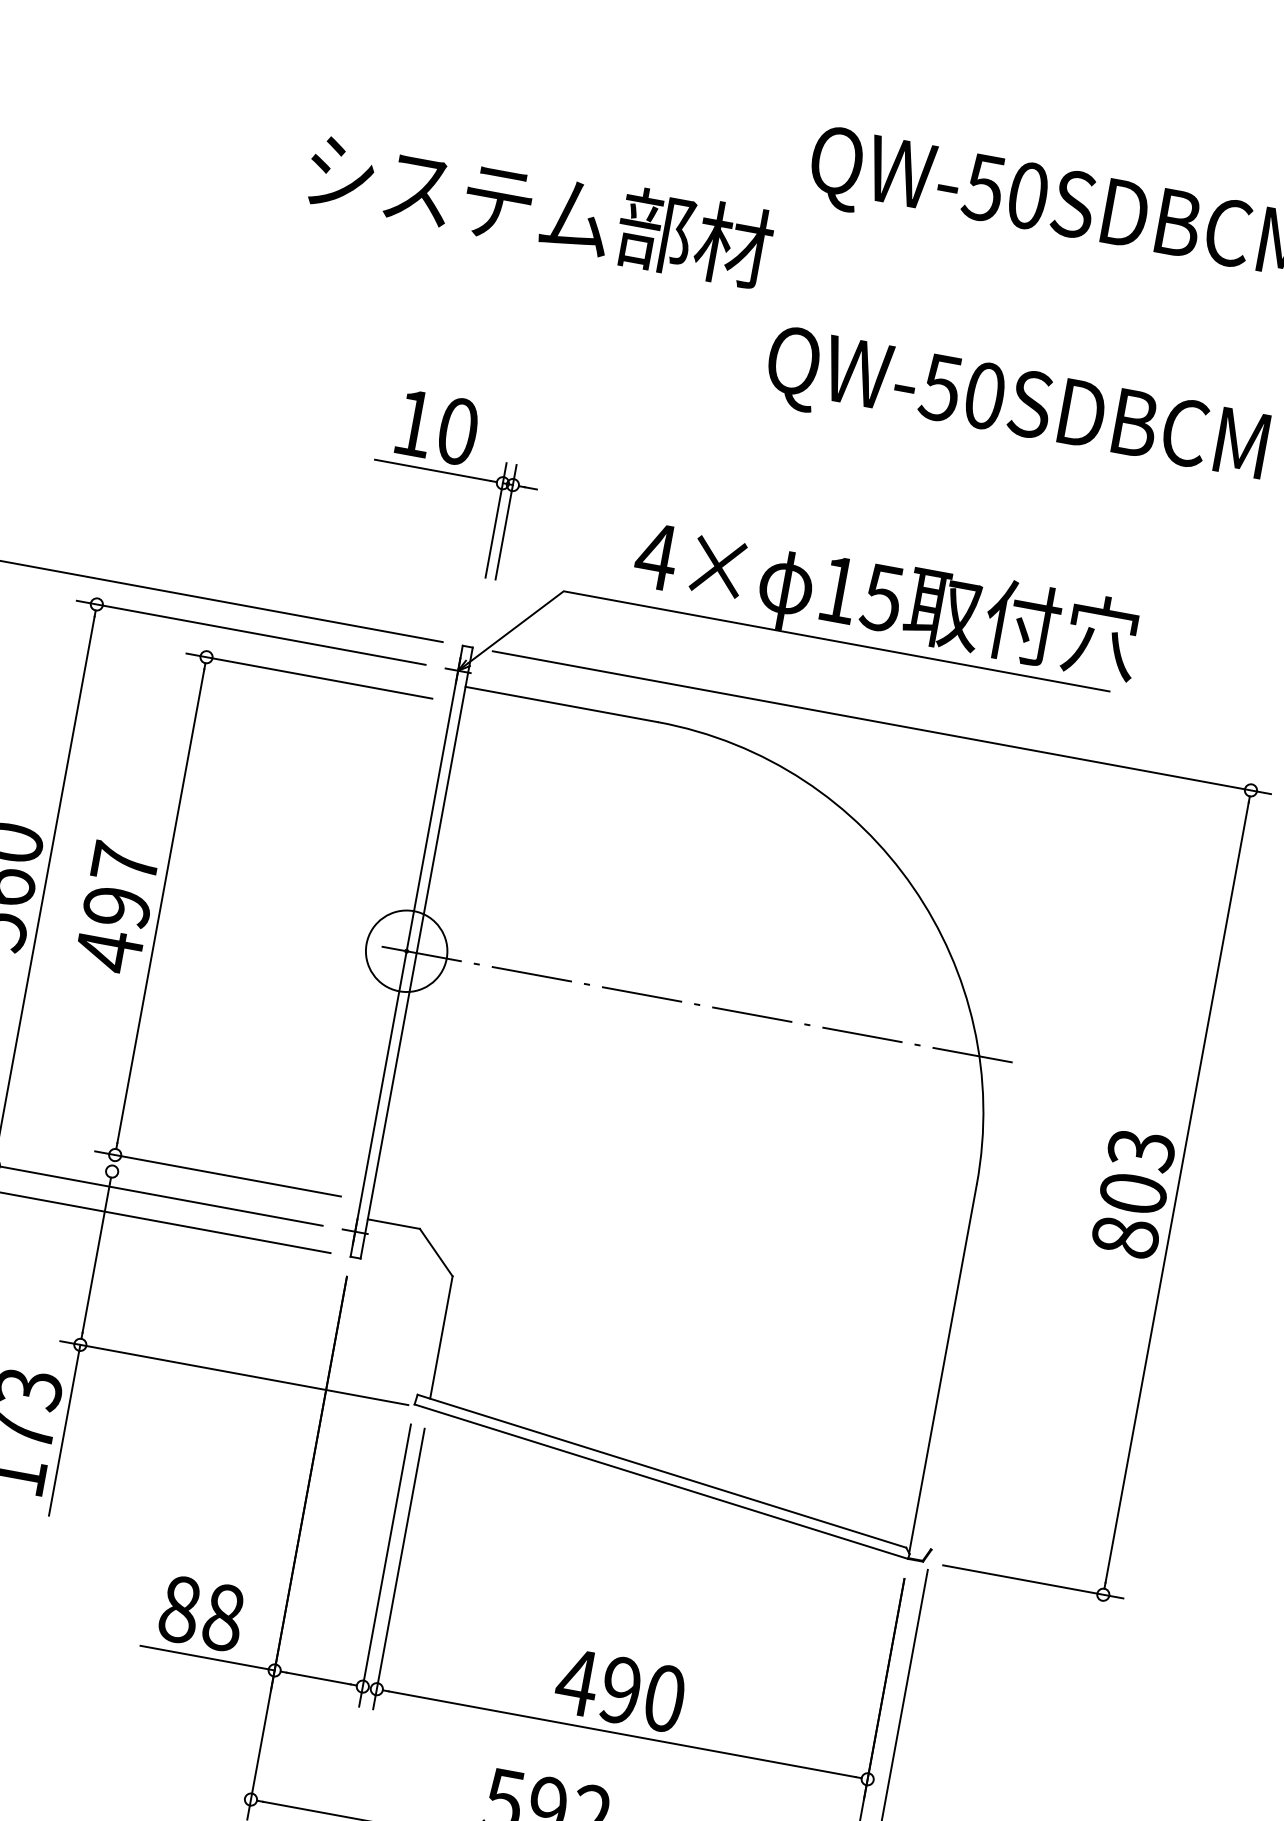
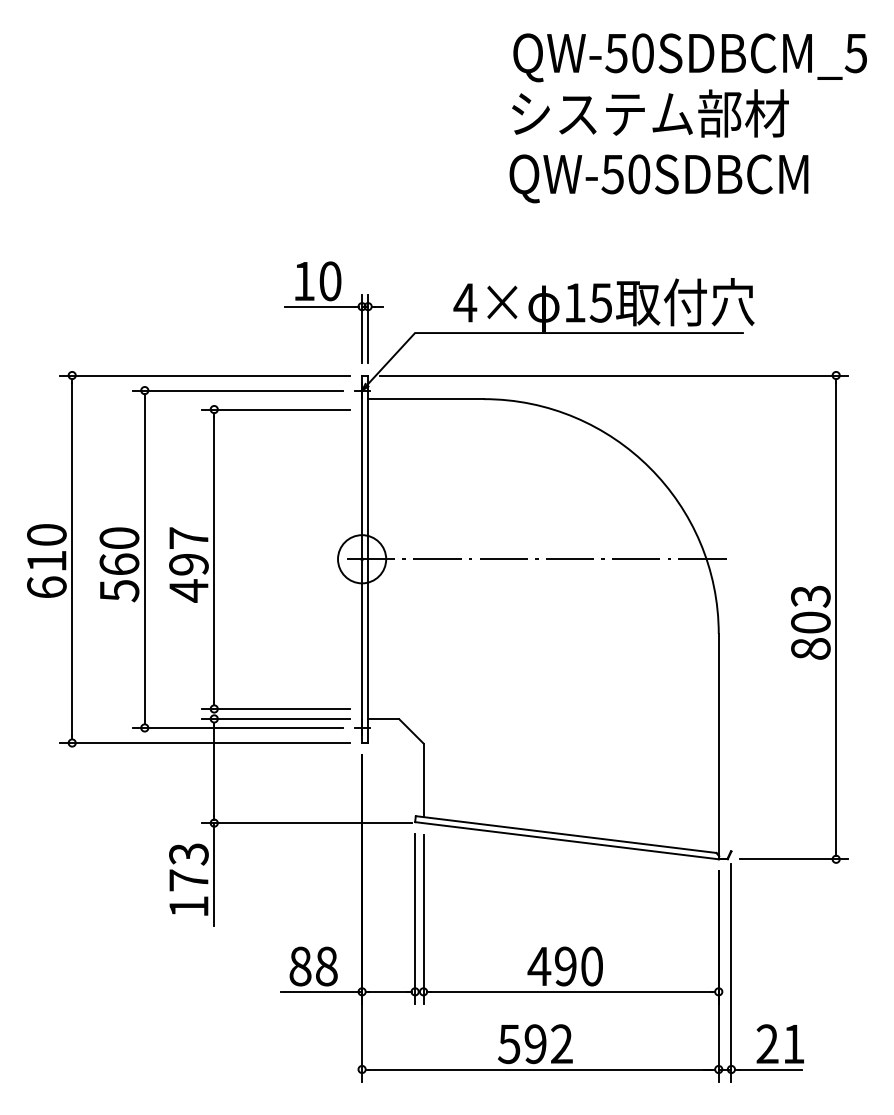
text: (540, 209) -> (650, 113), moved
part: (453, 484) -> (333, 312), moved
line: (215, 1189) -> (276, 718), added

